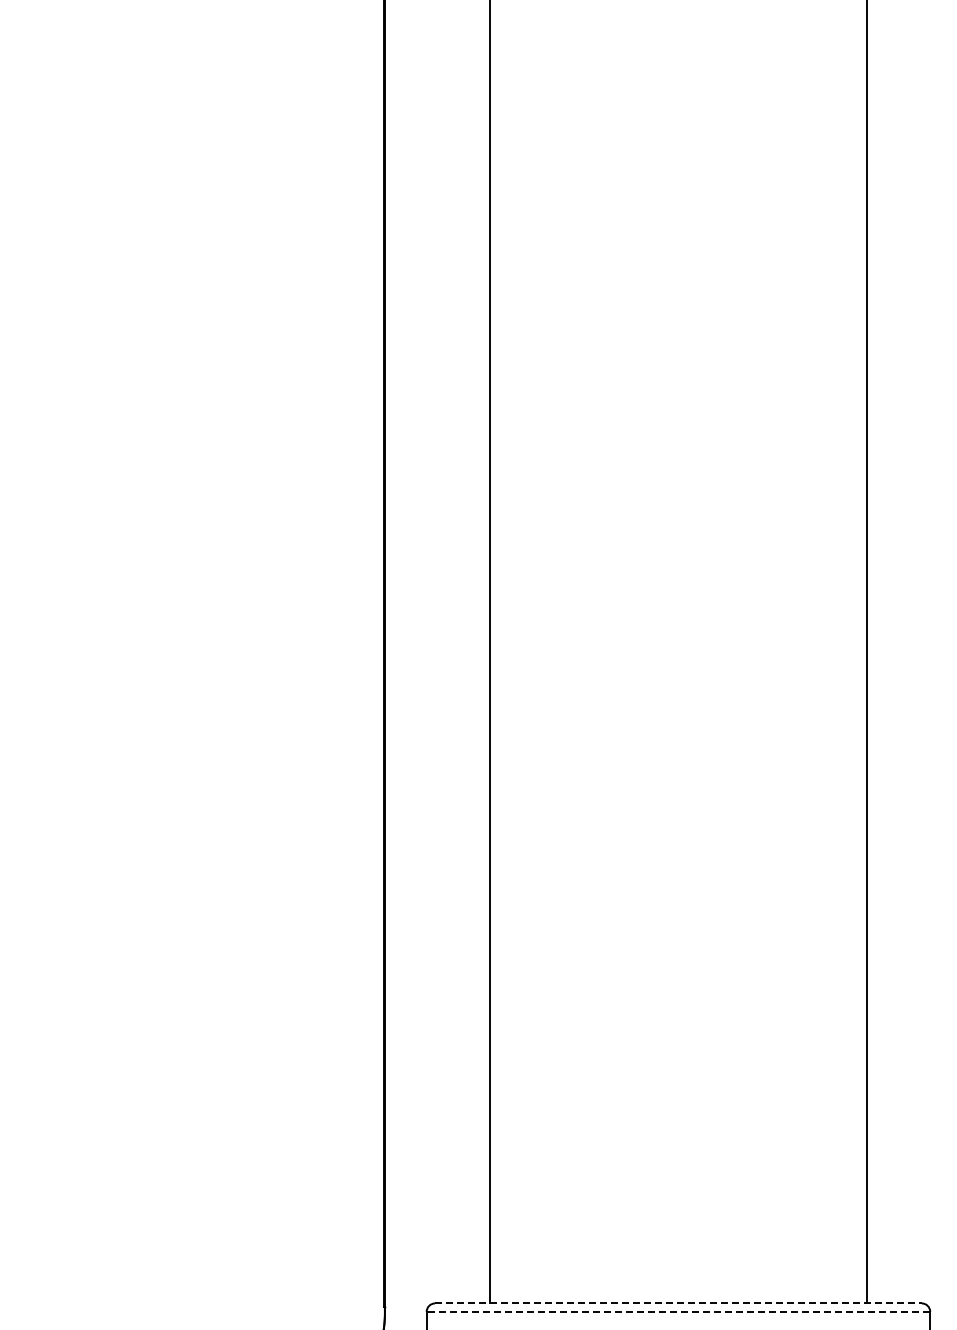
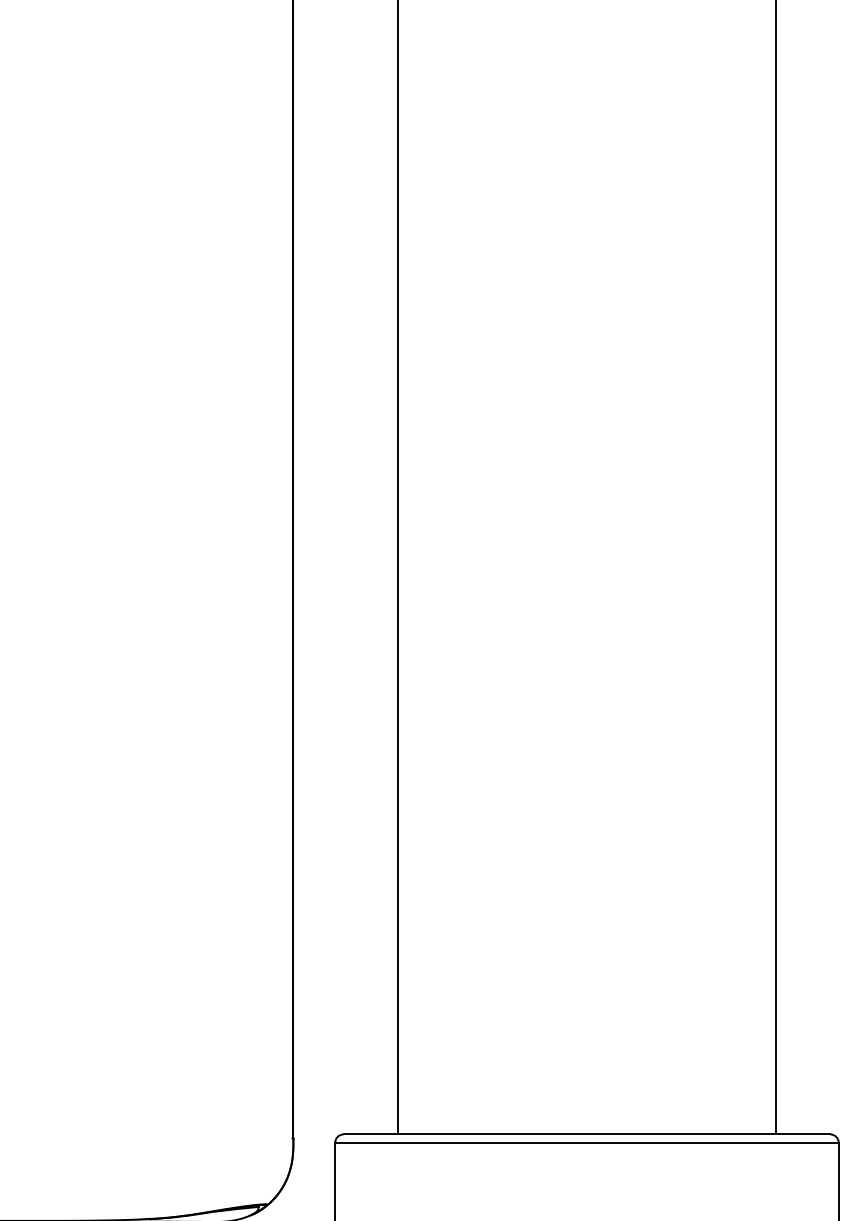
line: (678, 1303) -> (587, 1134), dashed -> solid
line: (678, 1311) -> (587, 1142), dashed -> solid

